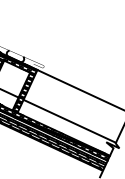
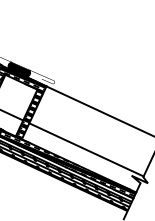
fill: (15, 56) -> (19, 69), added

